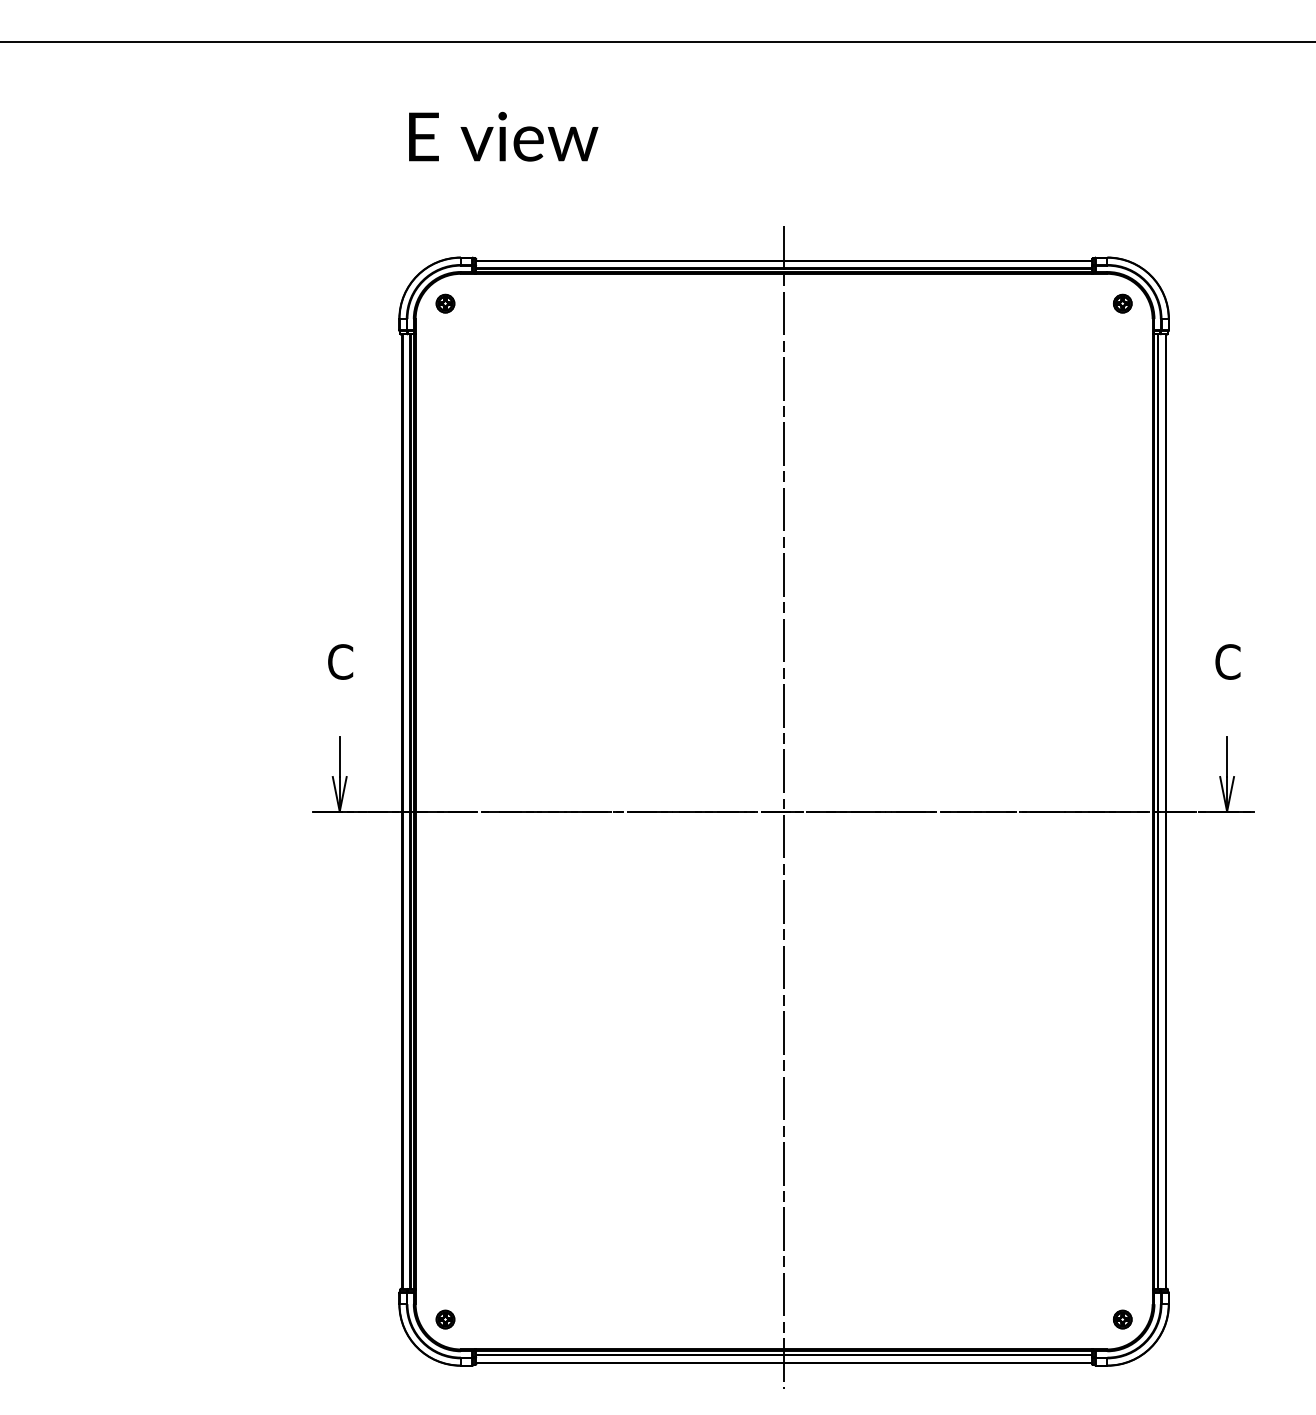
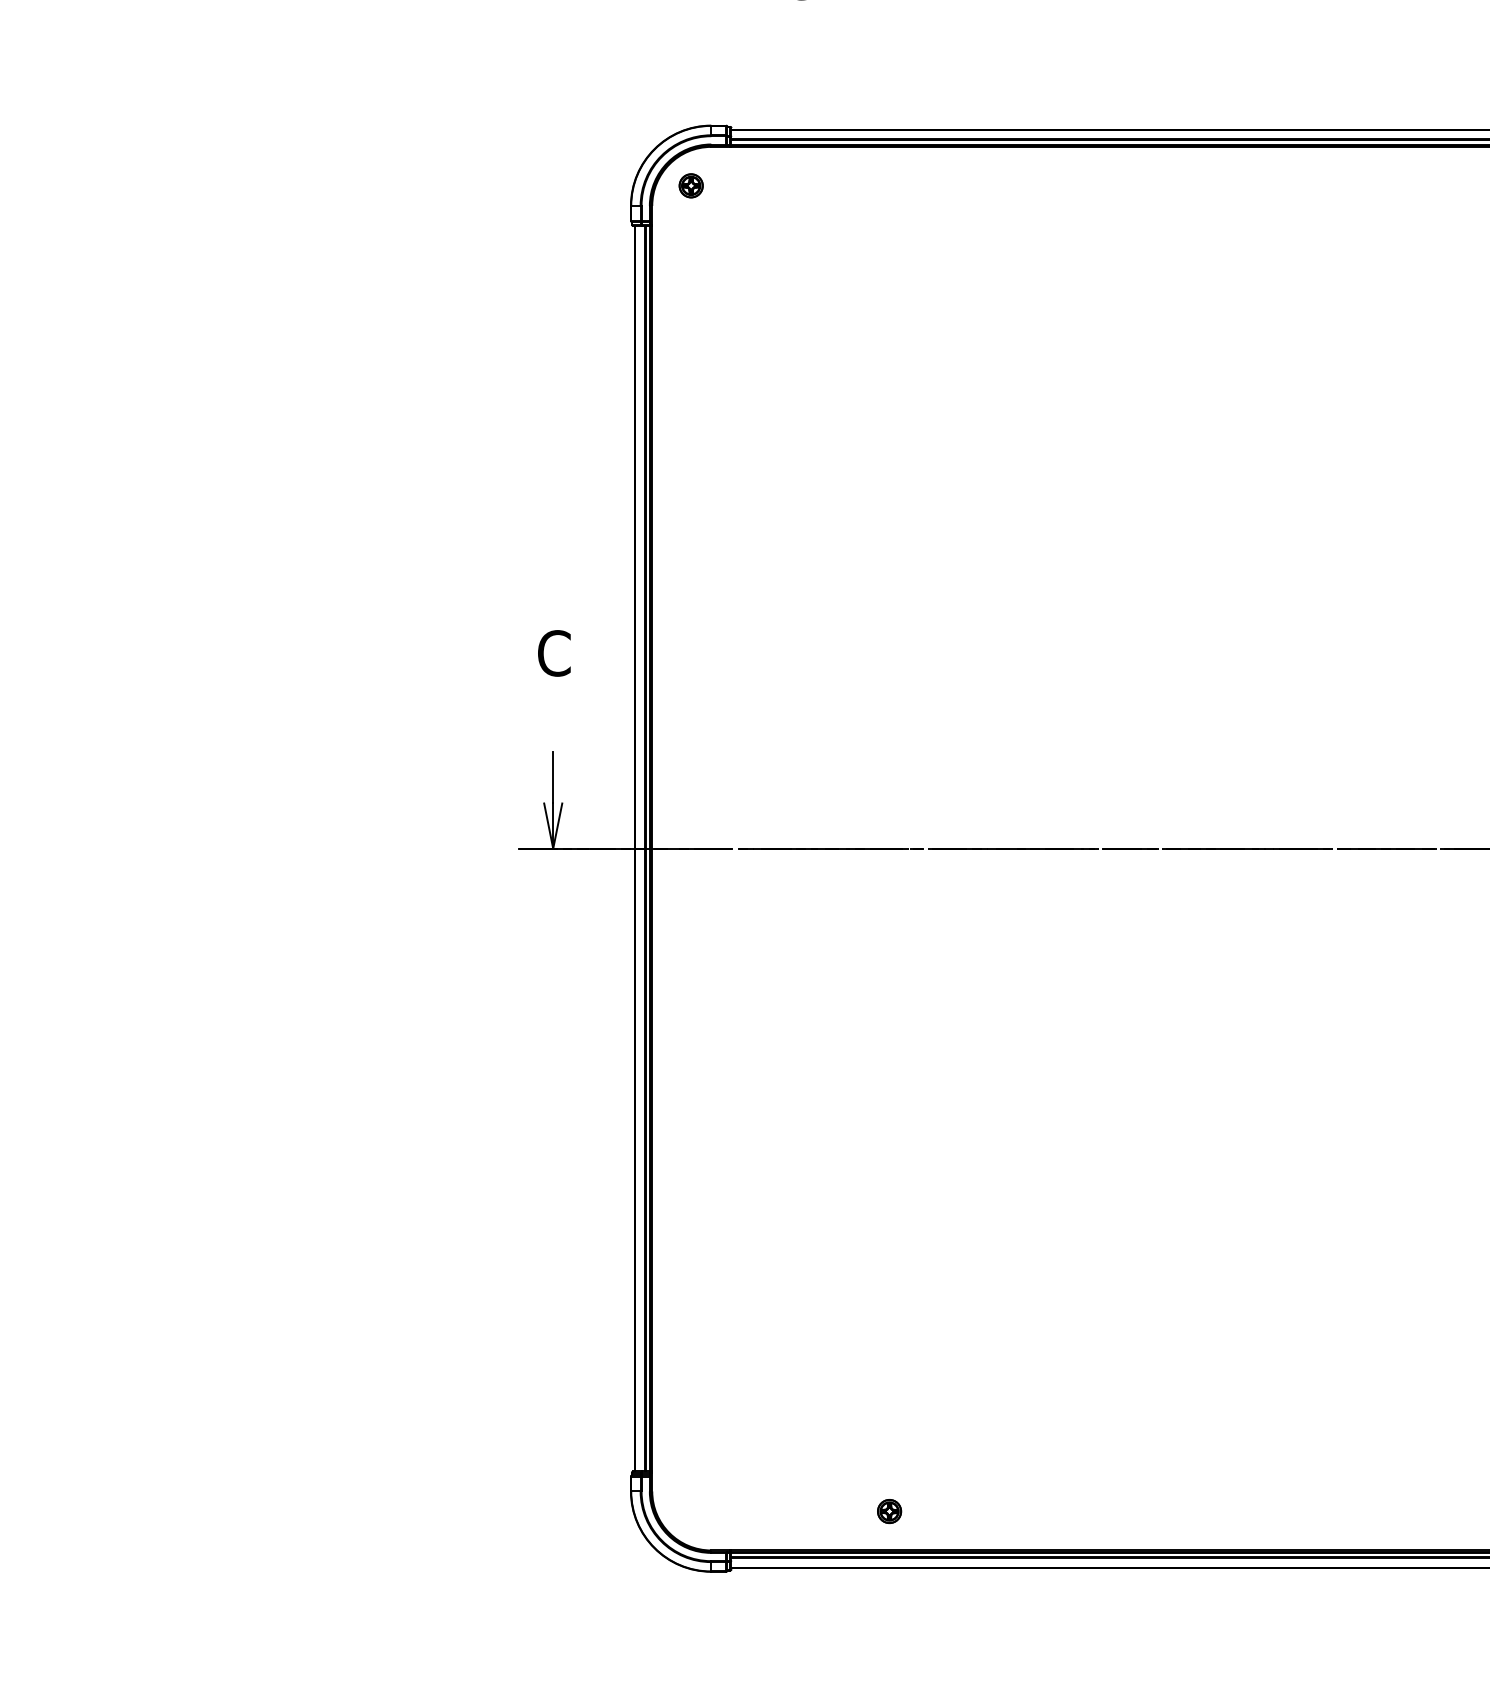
line: (784, 807) -> (1133, 843), removed
part: (445, 1319) -> (889, 1511), moved

